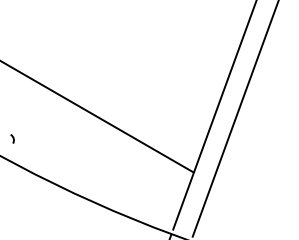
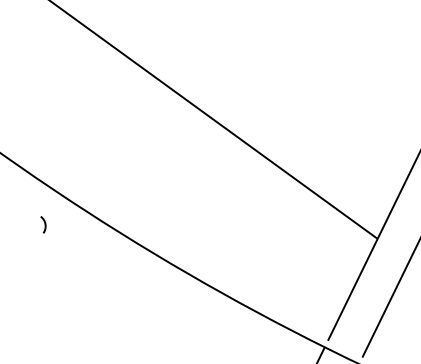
curve: (12, 138) -> (43, 223), moved

